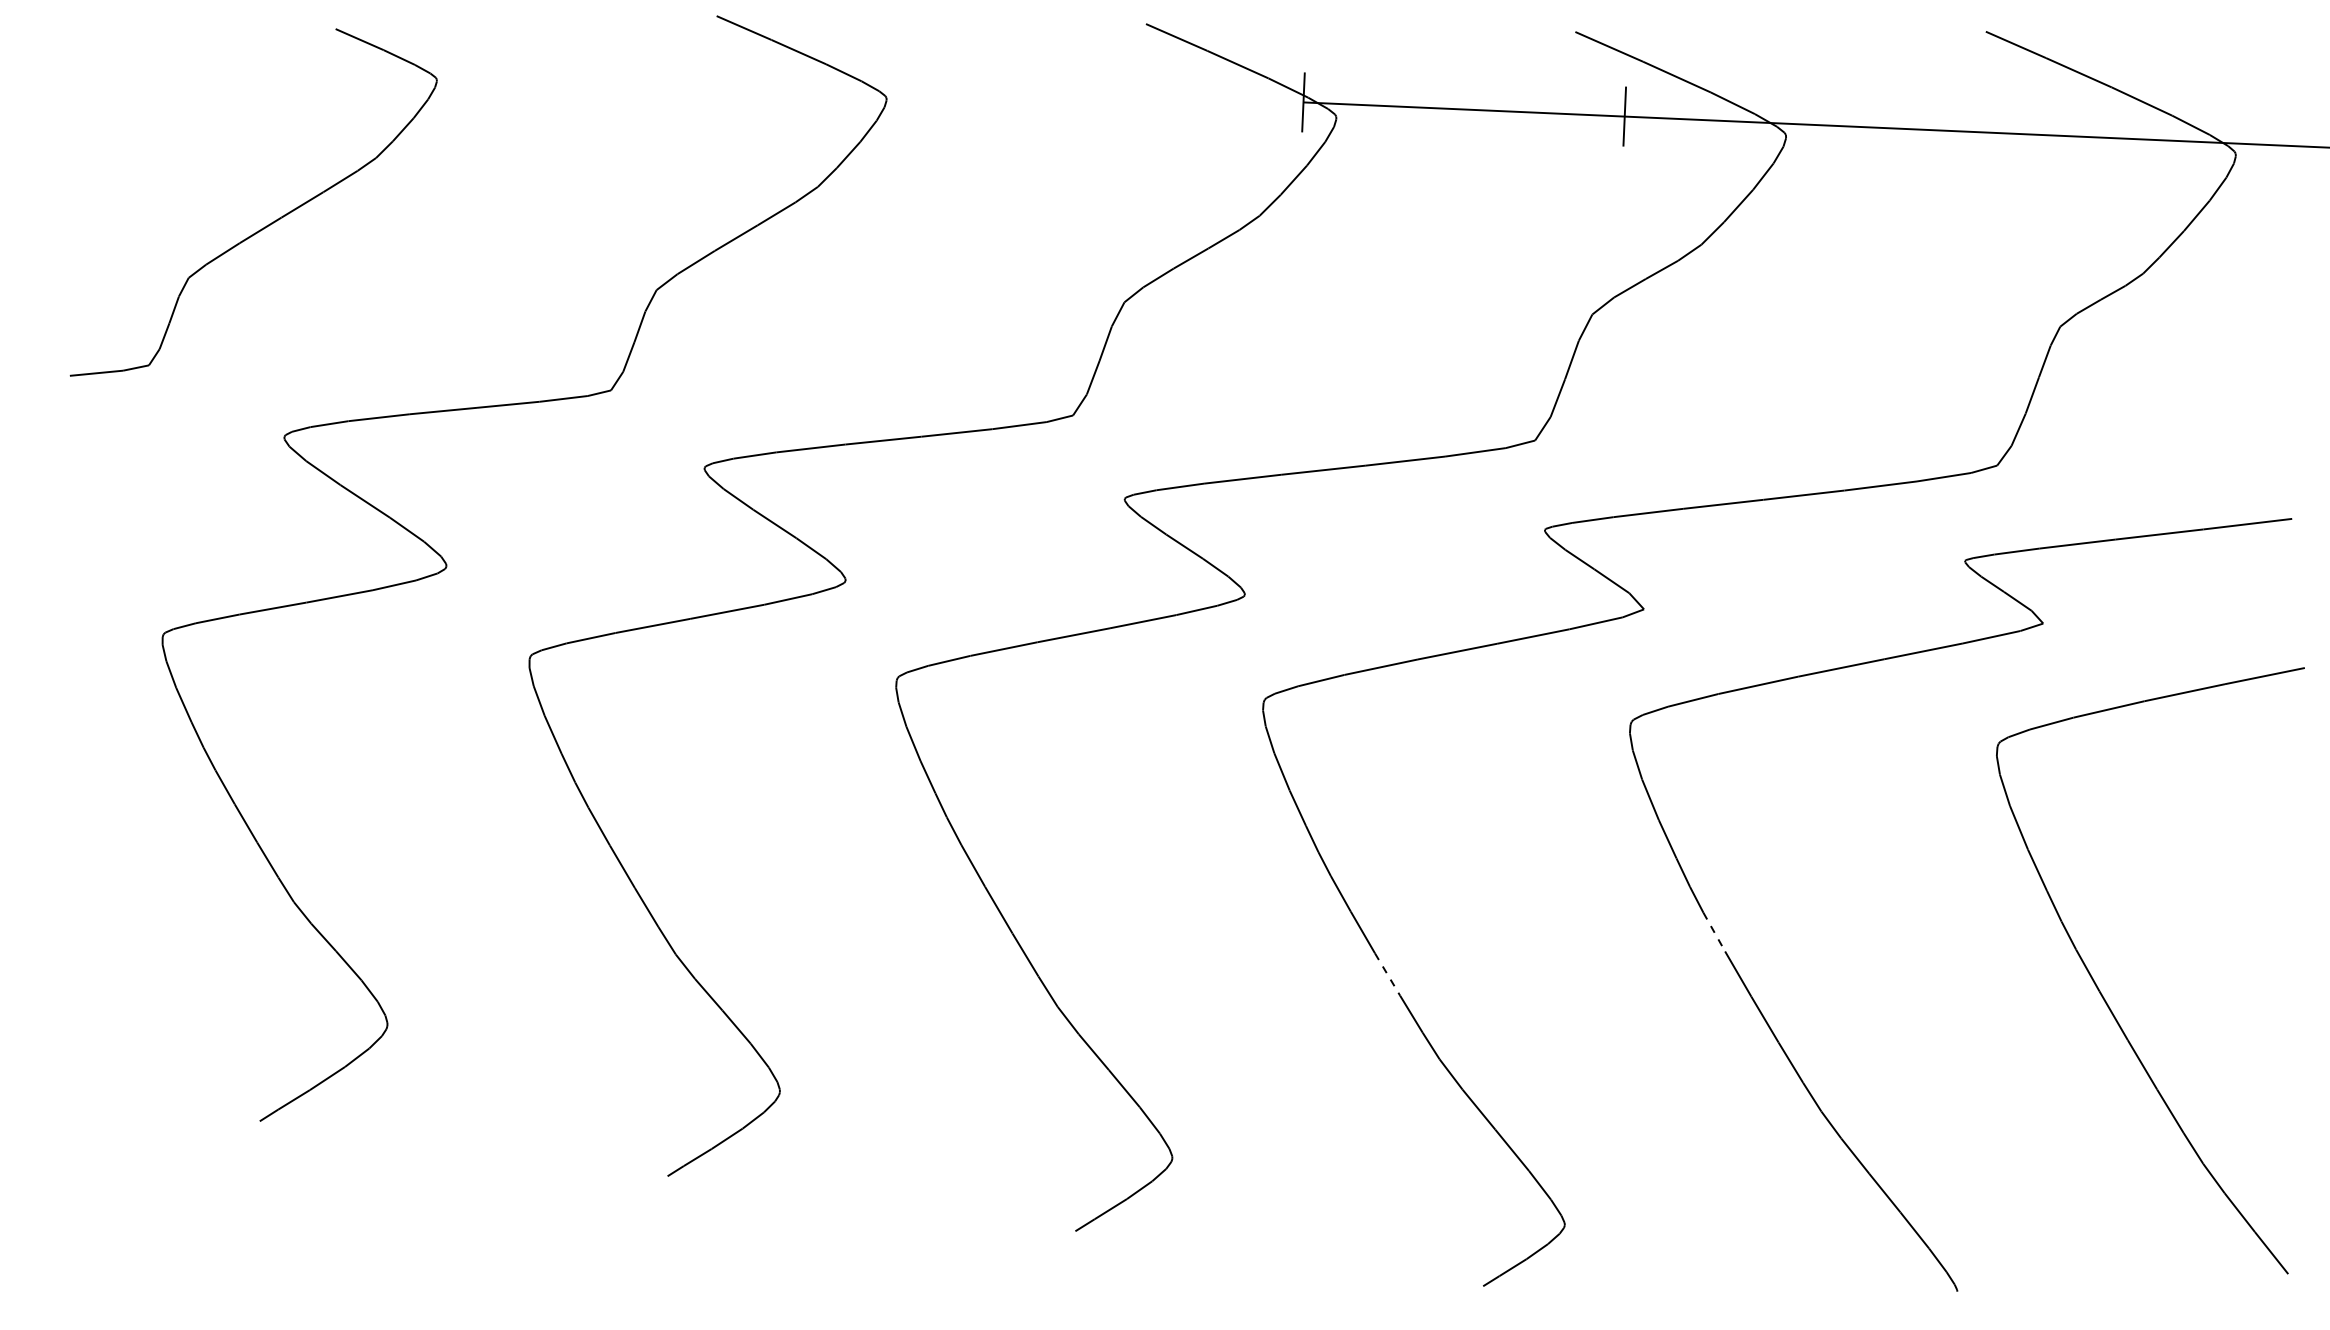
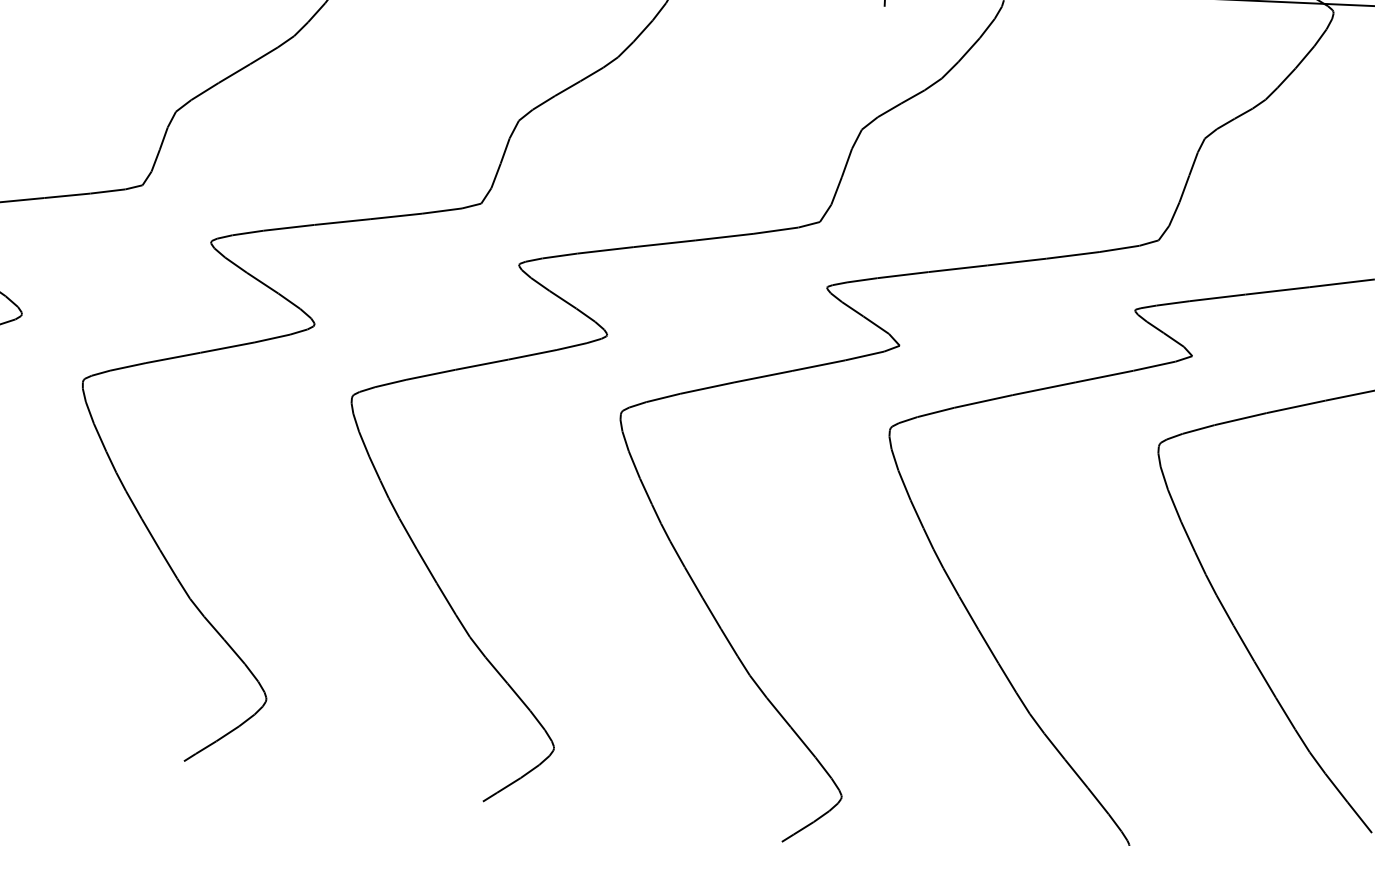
line: (1714, 932) -> (951, 582), dashed -> solid
line: (1387, 974) -> (711, 613), dashed -> solid

